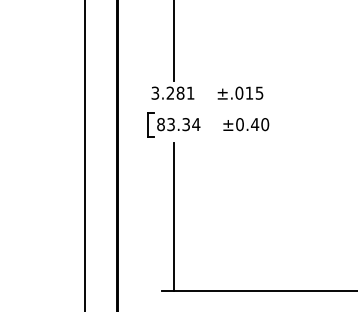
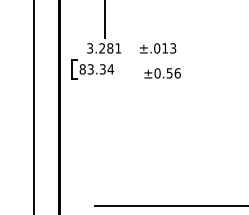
text: (259, 92) -> (173, 47), ±.015 -> ±.013
part: (173, 124) -> (92, 69), moved
text: (259, 124) -> (173, 73), ±0.40 -> ±0.56
line: (174, 216) -> (105, 146), removed

